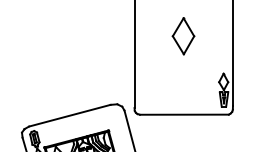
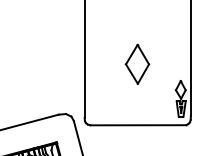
part: (183, 36) -> (137, 64), moved

